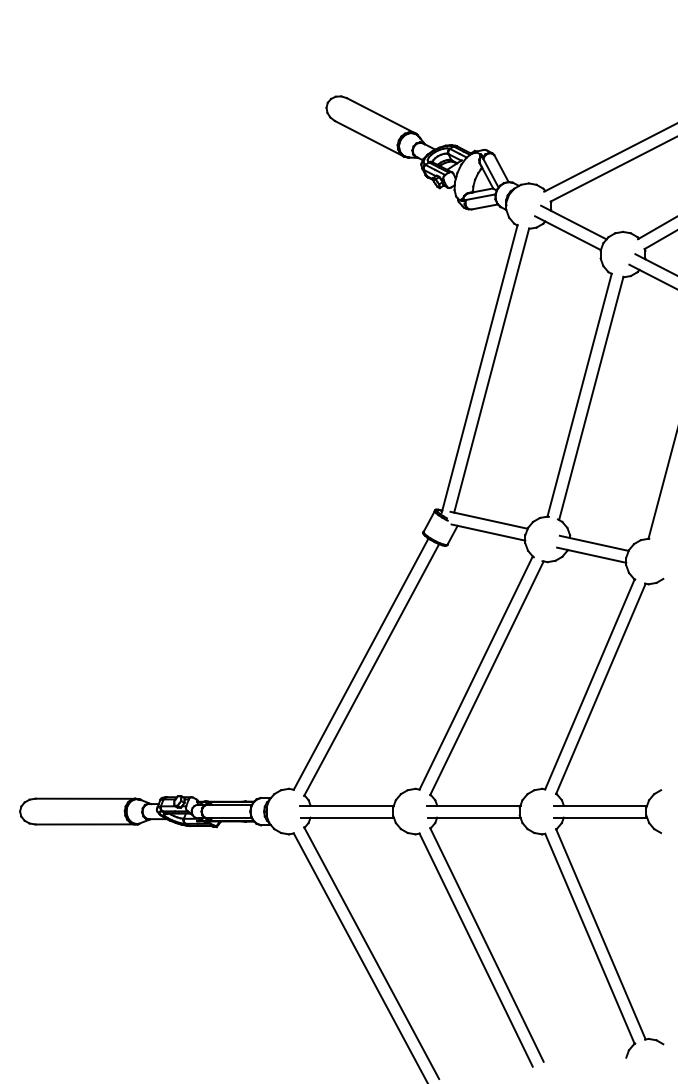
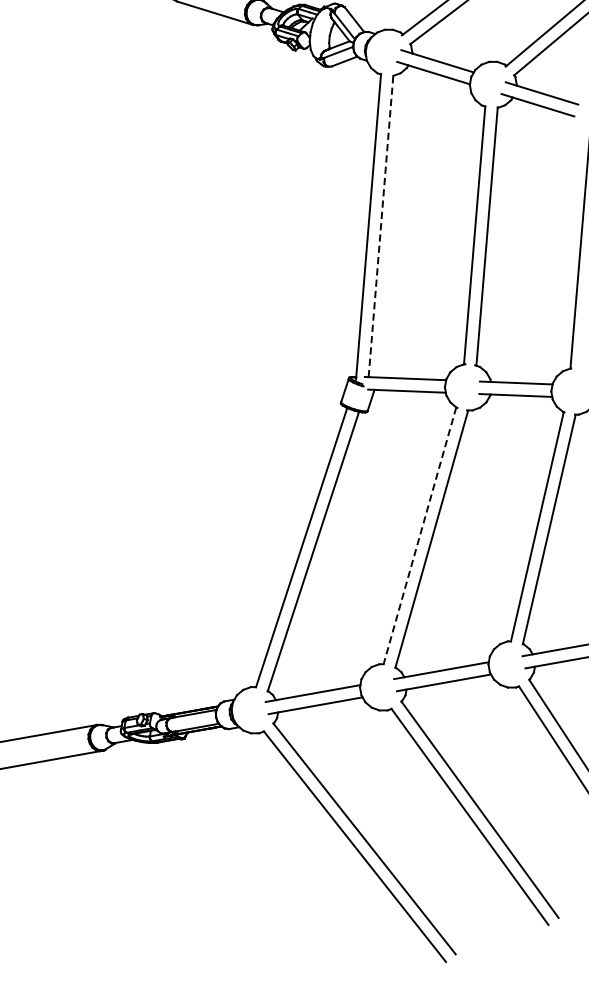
line: (491, 370) -> (380, 226), solid -> dashed
line: (476, 673) -> (420, 536), solid -> dashed

